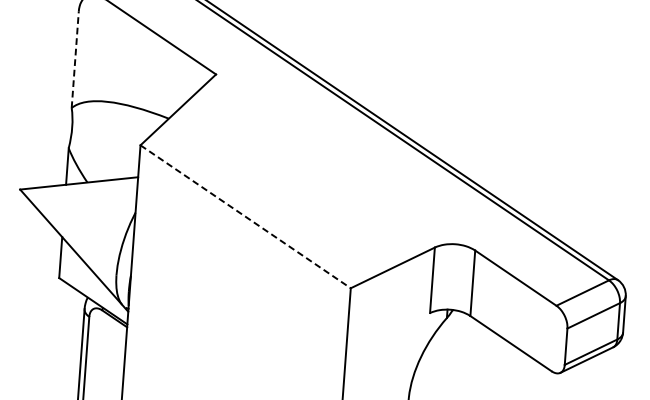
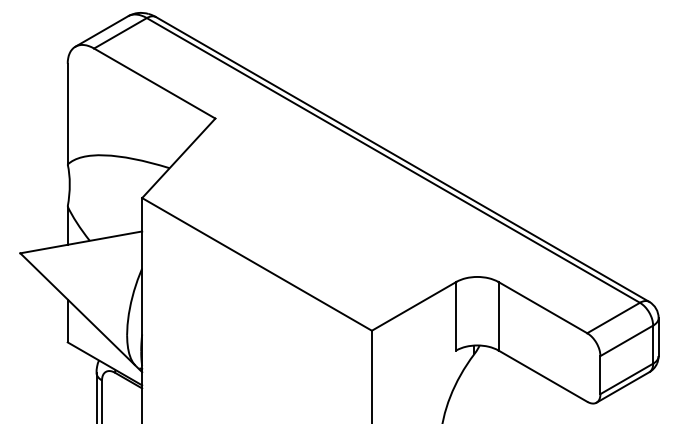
line: (75, 59) -> (67, 113), dashed -> solid
line: (246, 216) -> (257, 264), dashed -> solid

